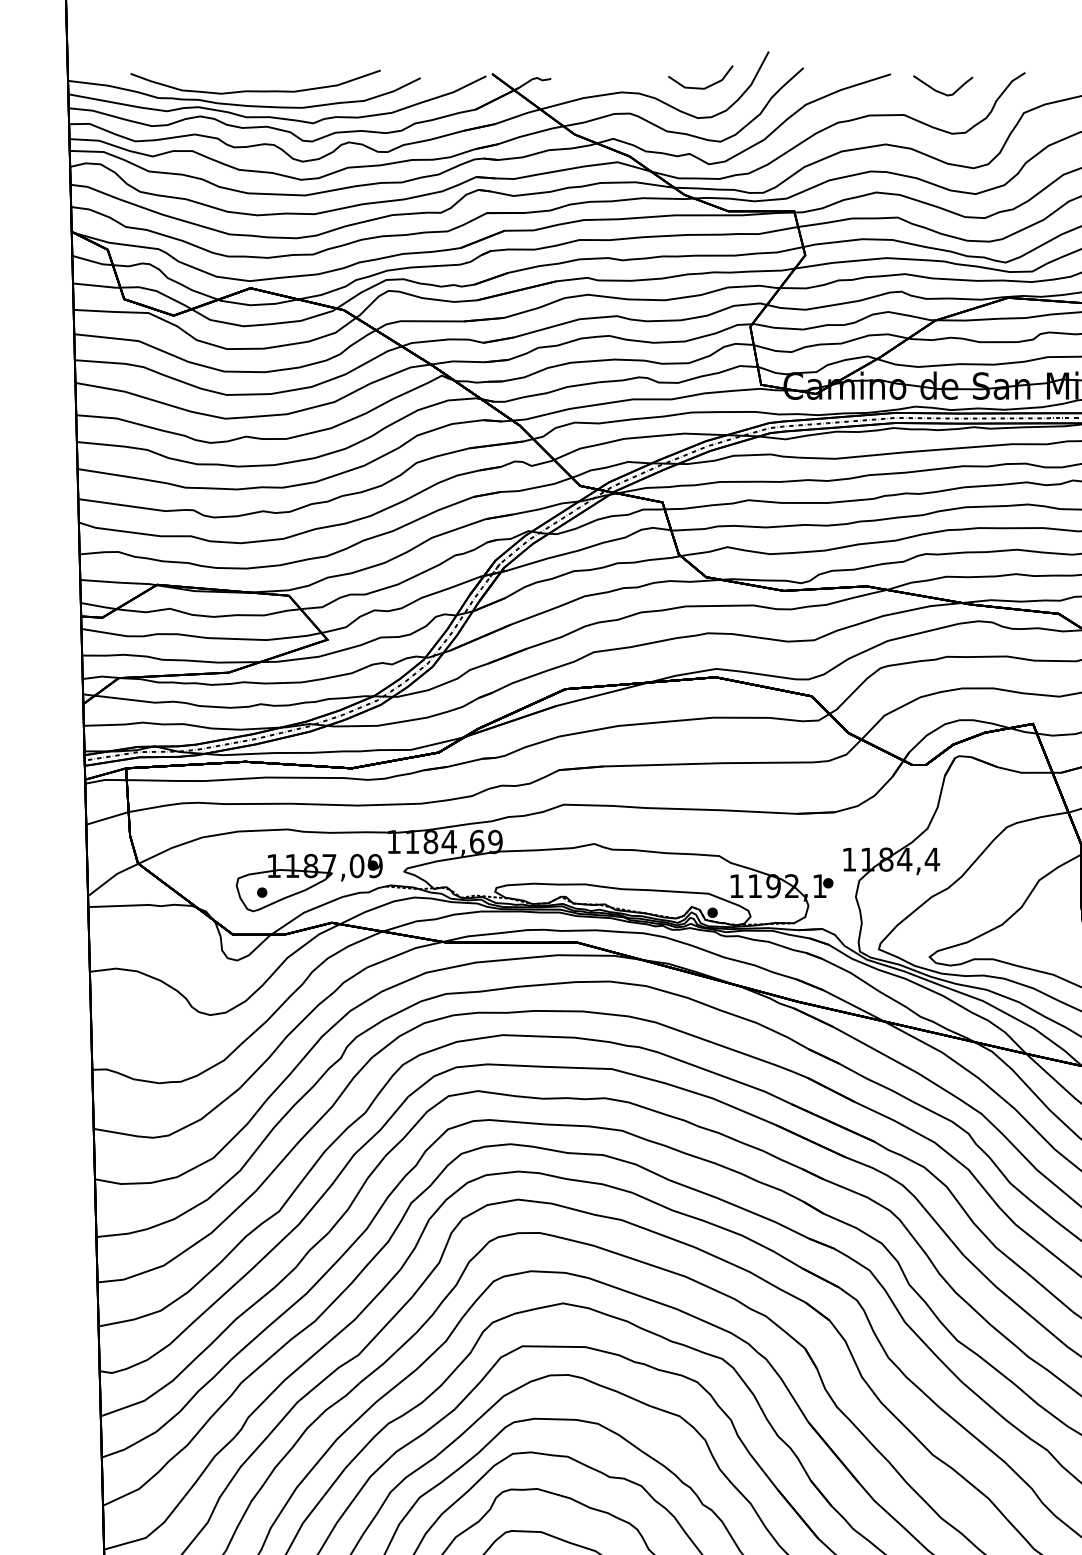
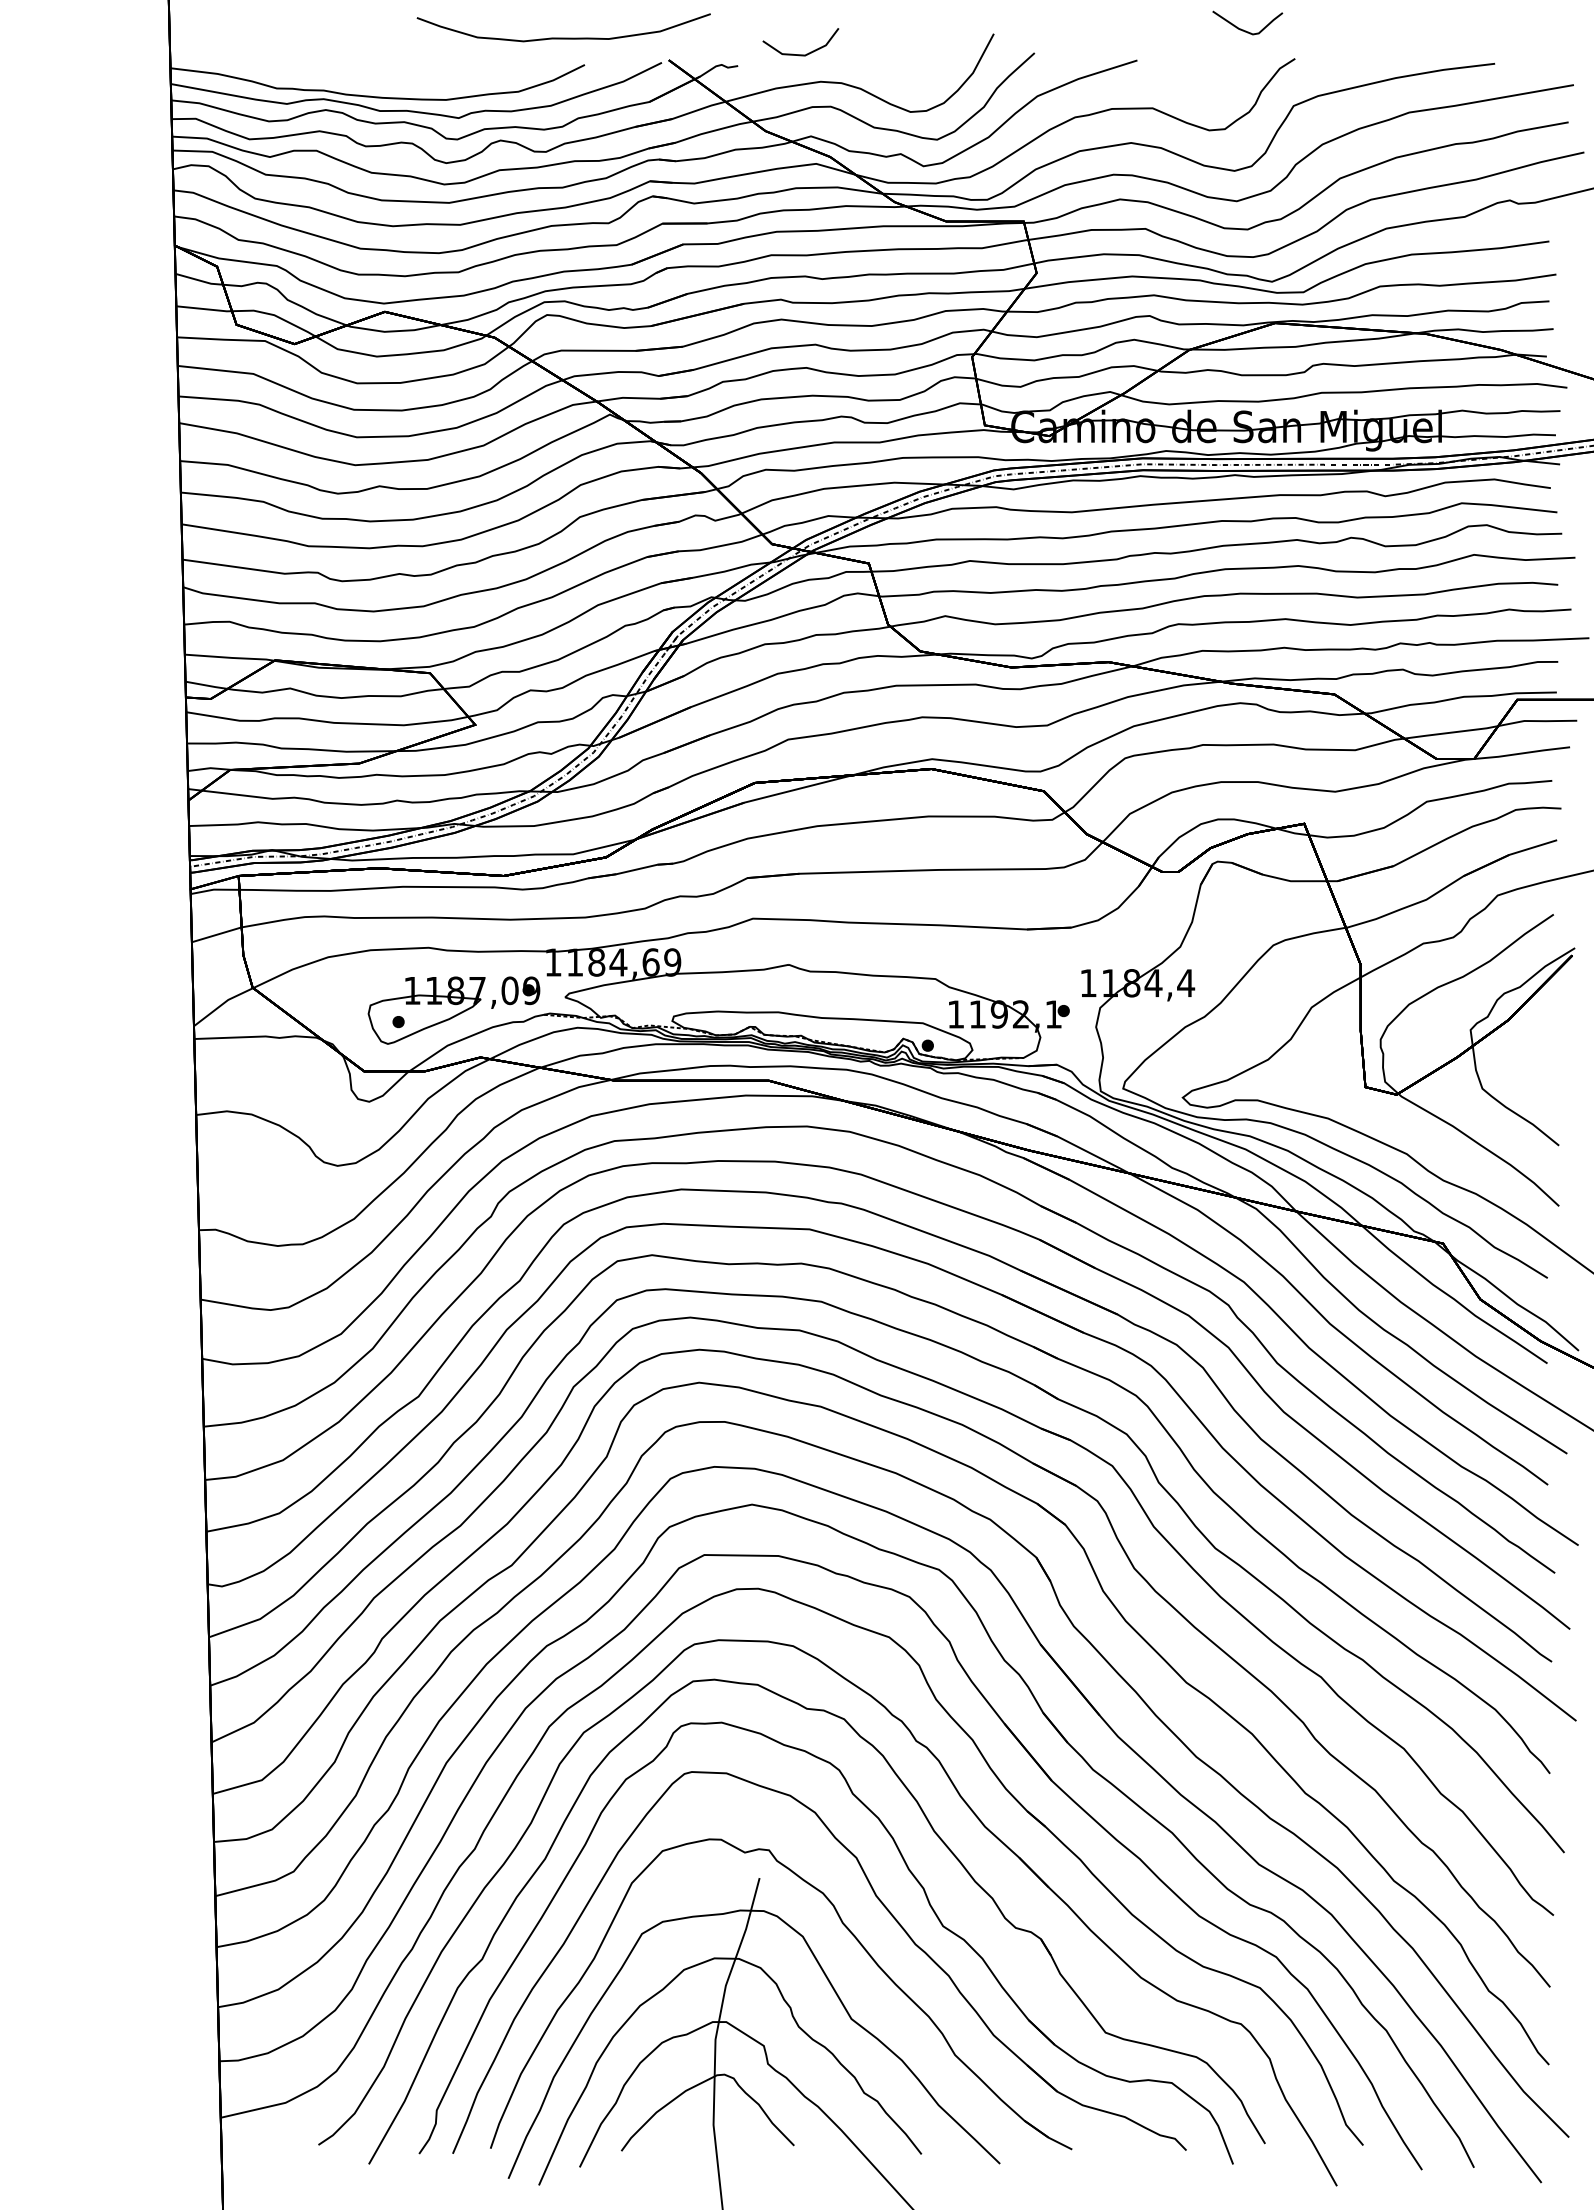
line: (700, 87) -> (800, 54), moved
curve: (255, 90) -> (563, 37), moved
curve: (939, 91) -> (1243, 29), moved

